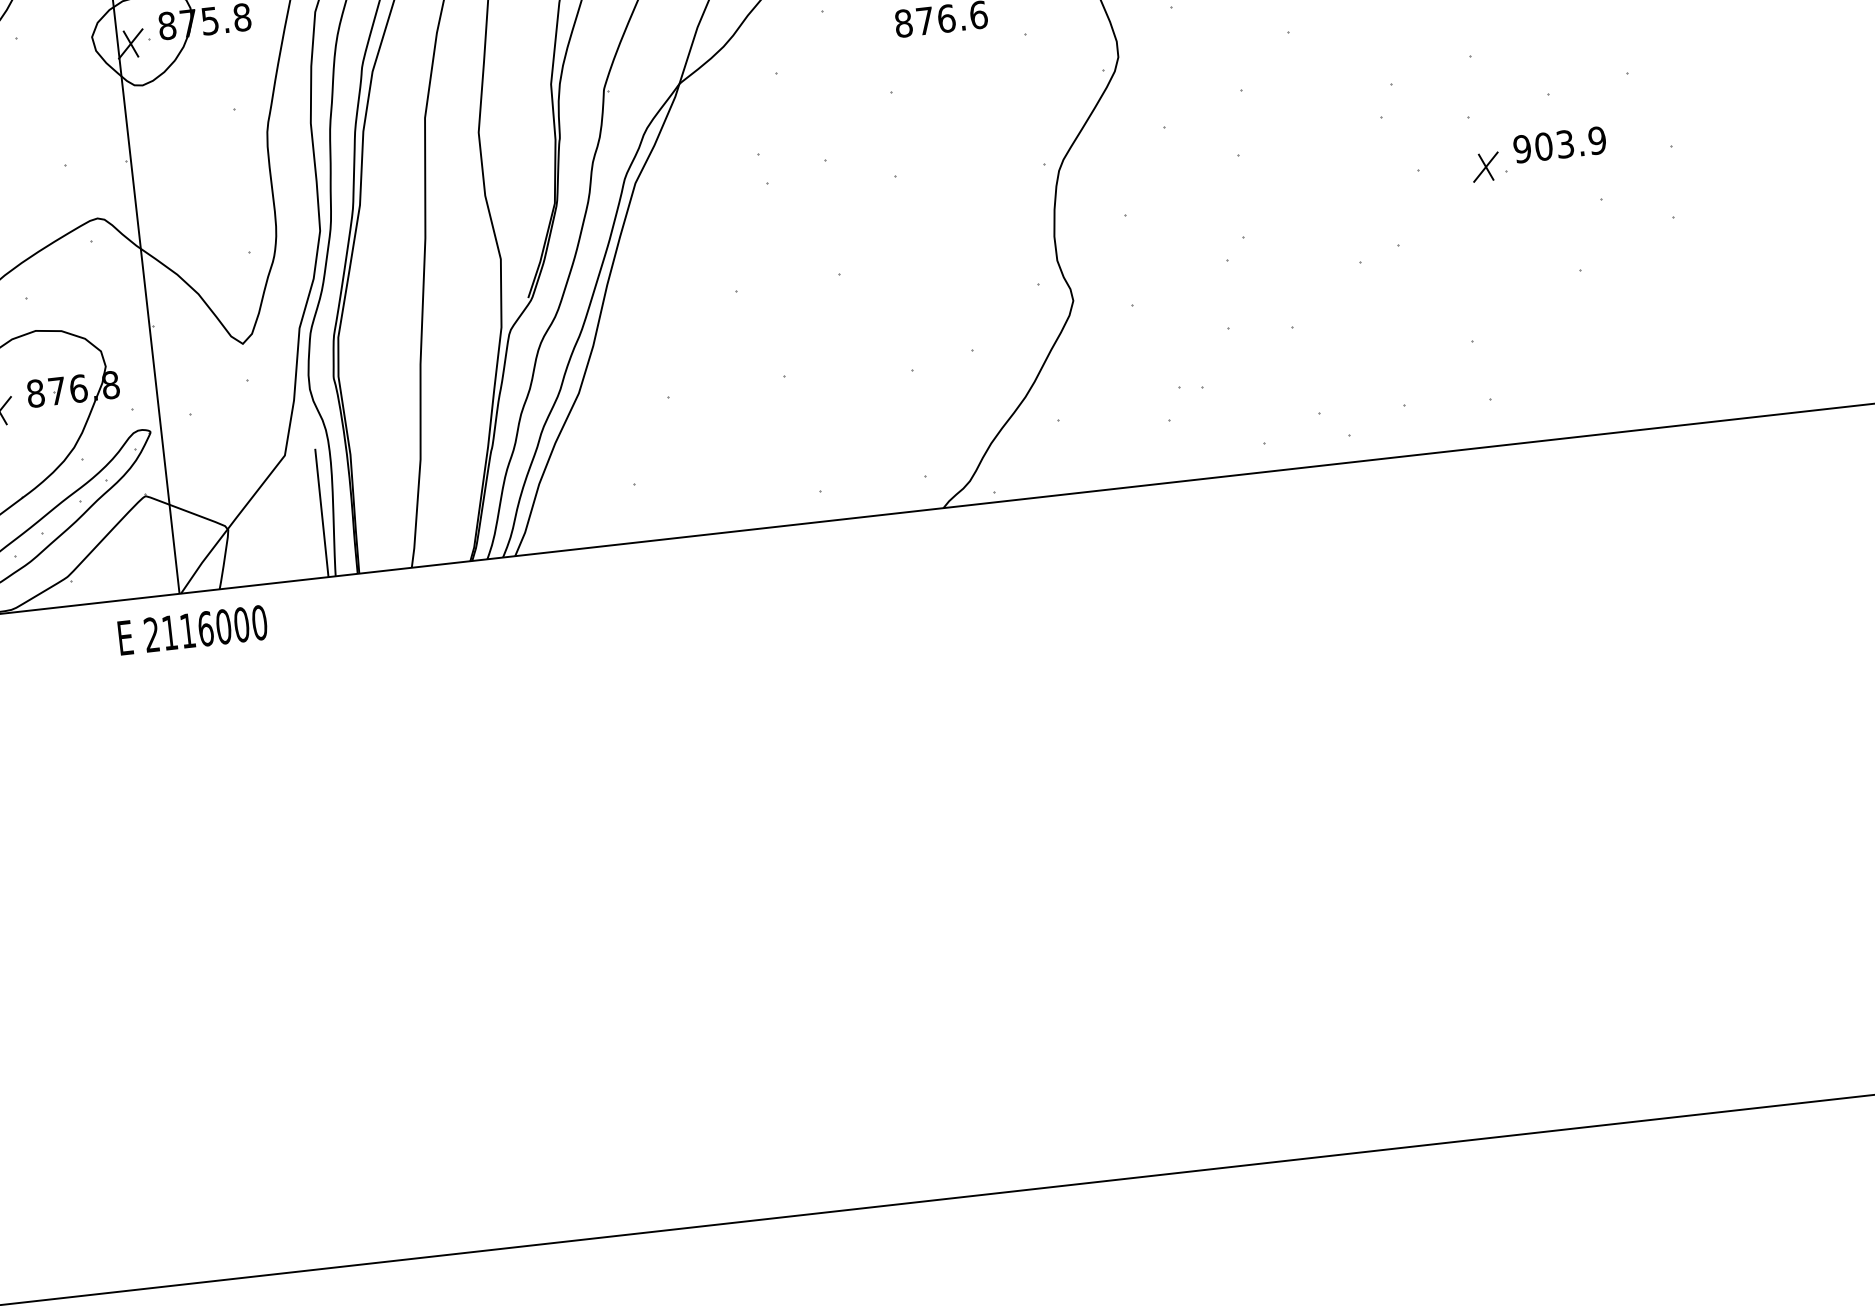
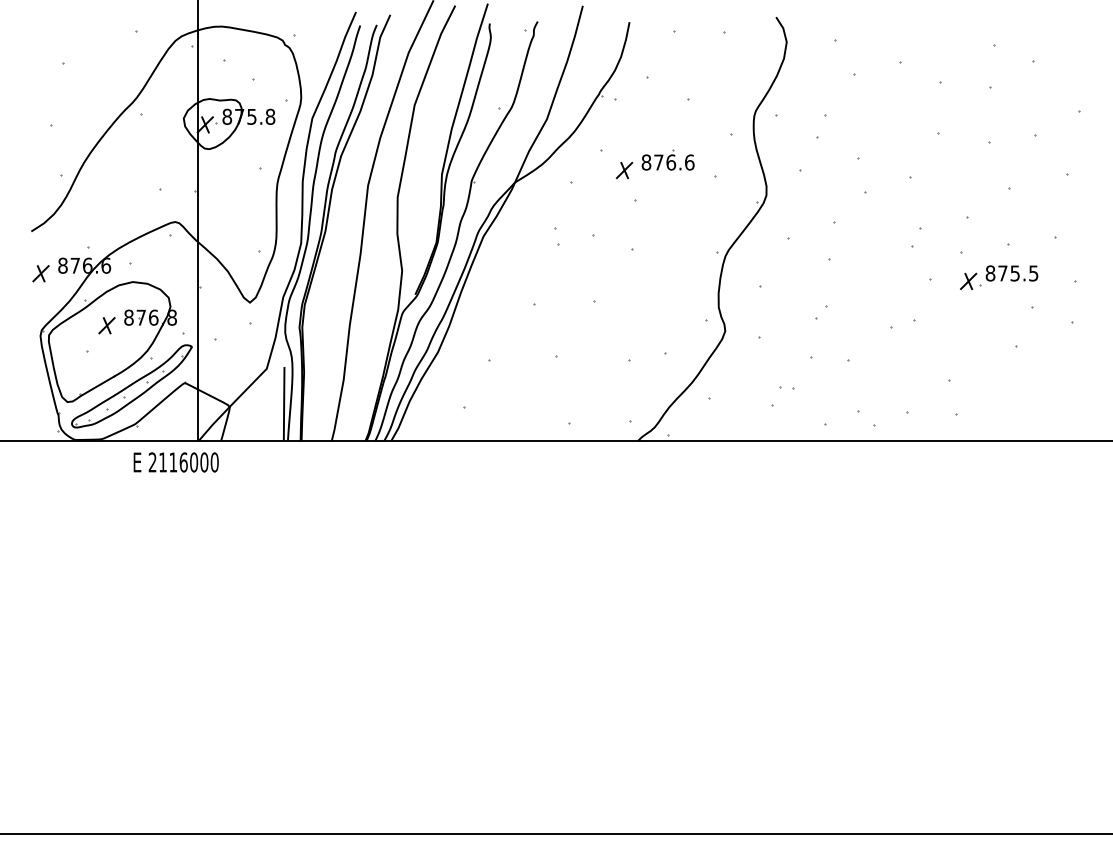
part: (867, 41) -> (624, 170), added
text: (1558, 145) -> (1011, 273), 903.9 -> 875.5
text: (191, 630) -> (175, 462), moved

